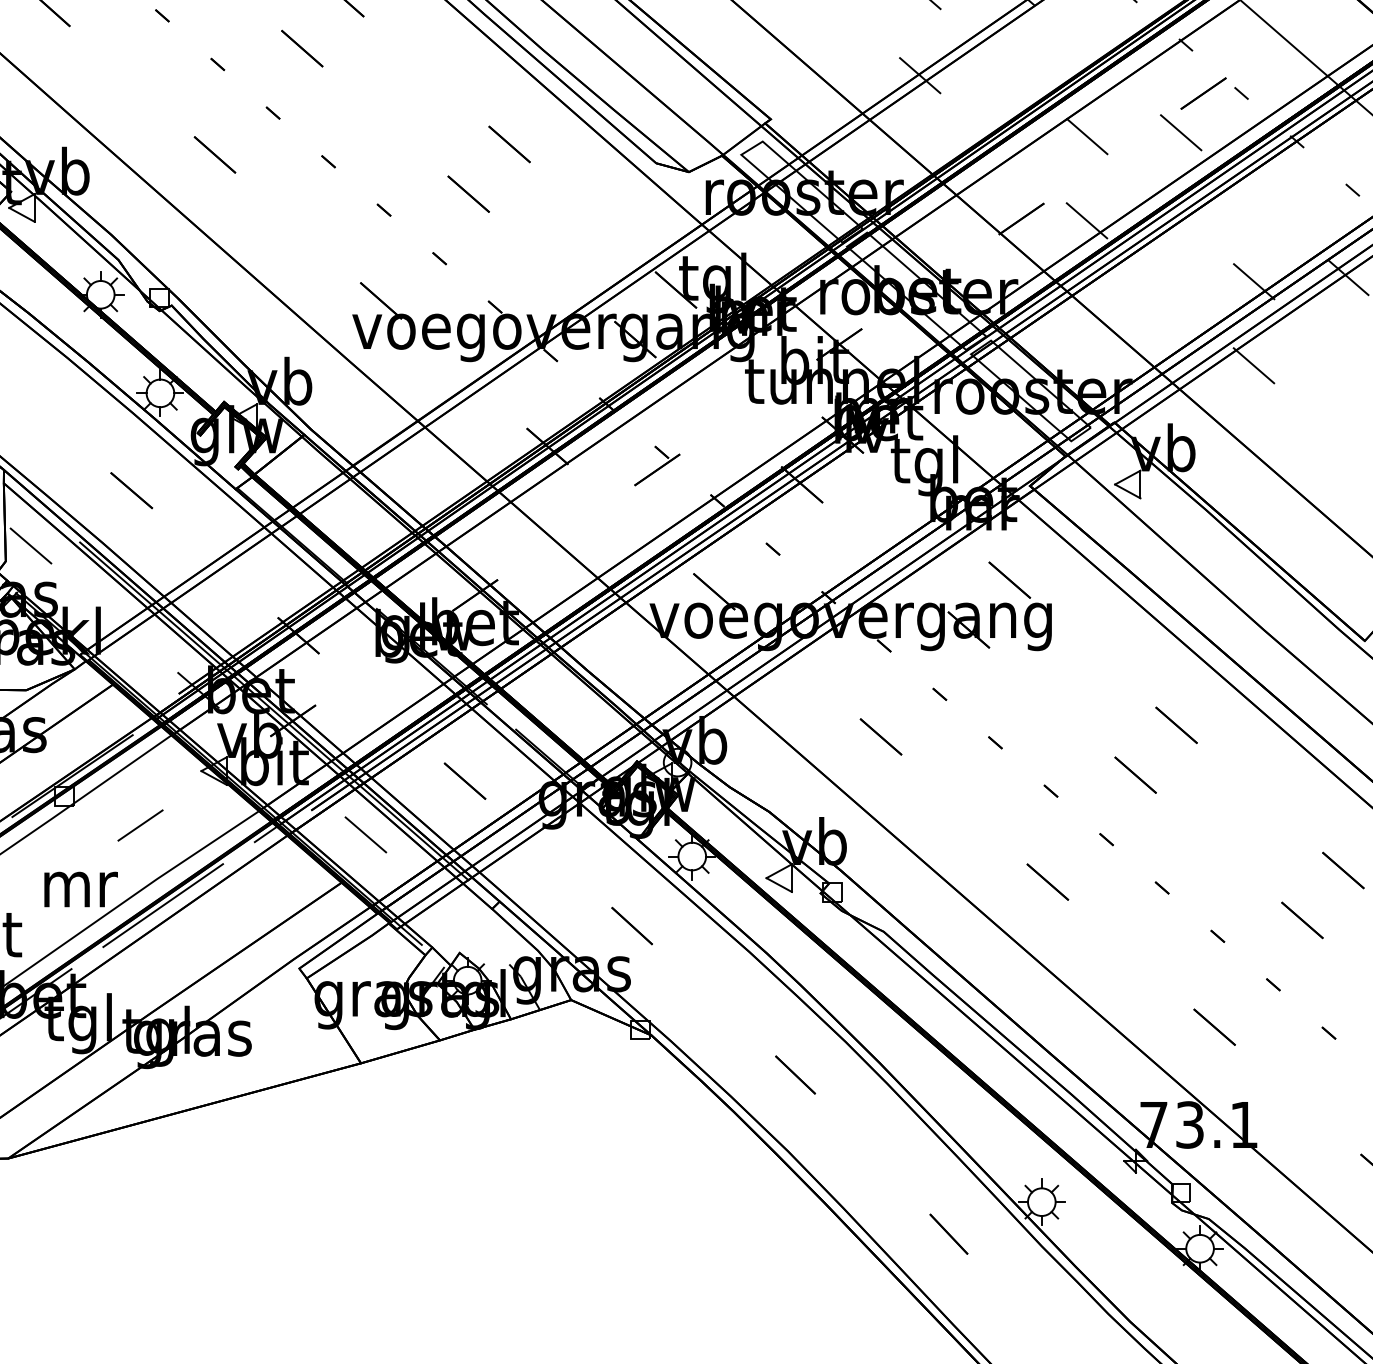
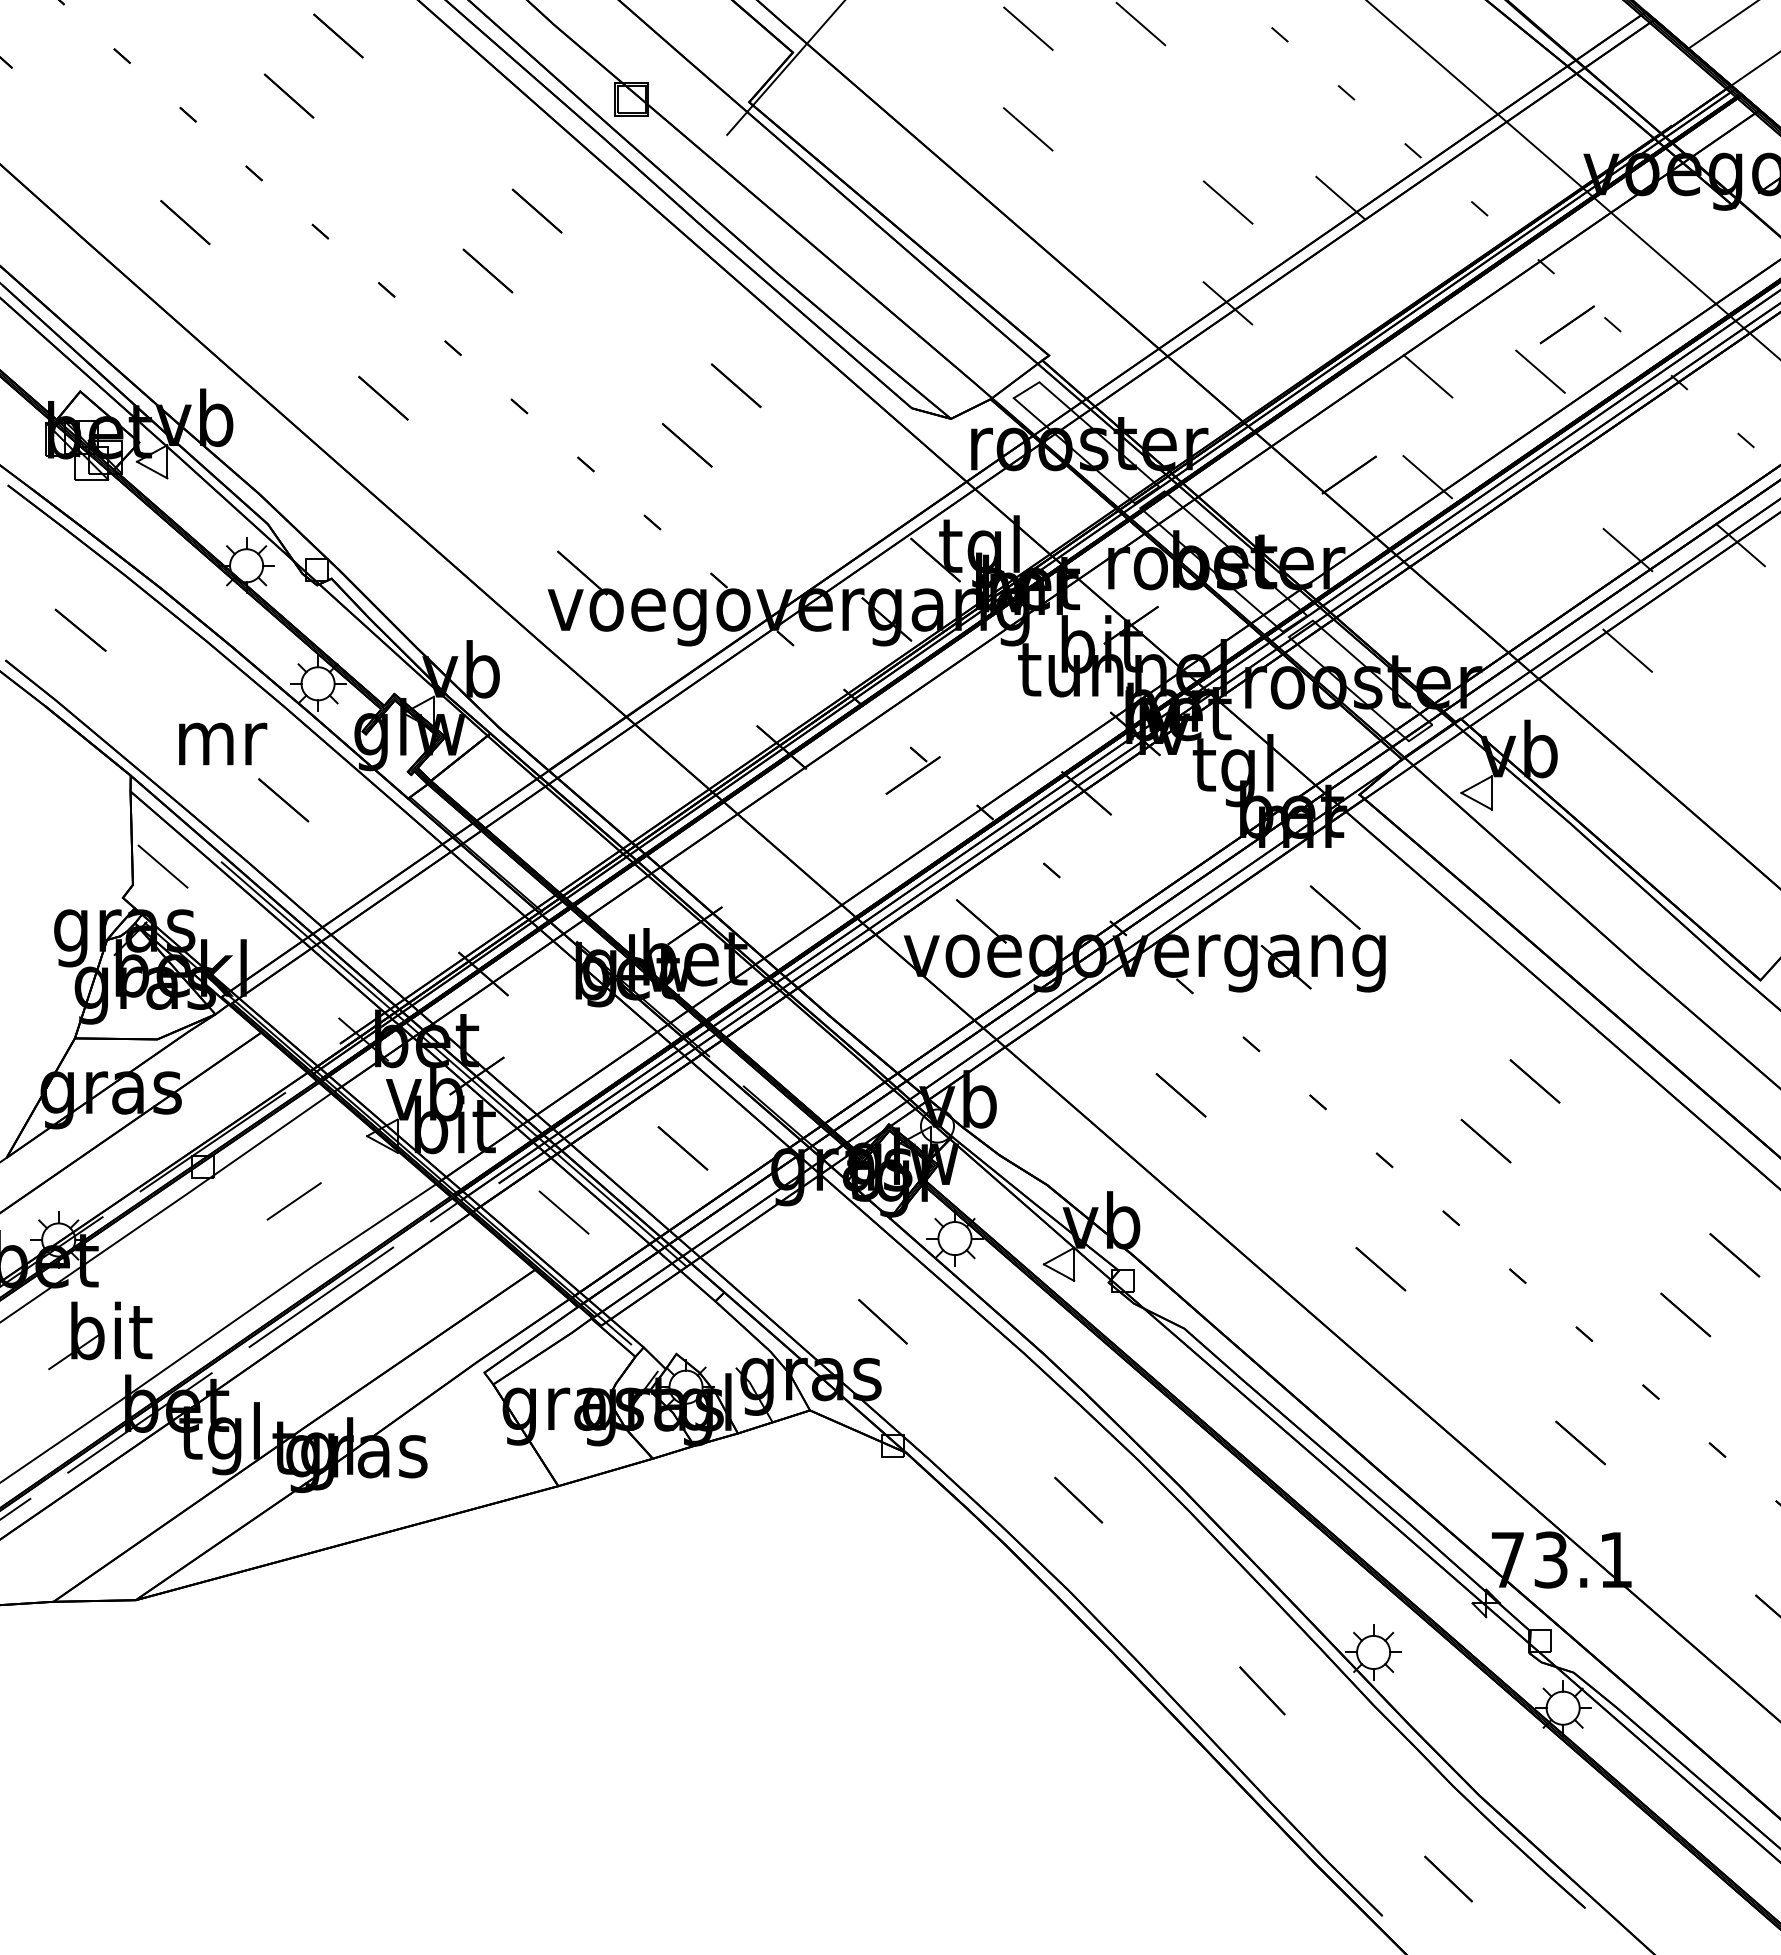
text: (81, 889) -> (223, 743), moved

